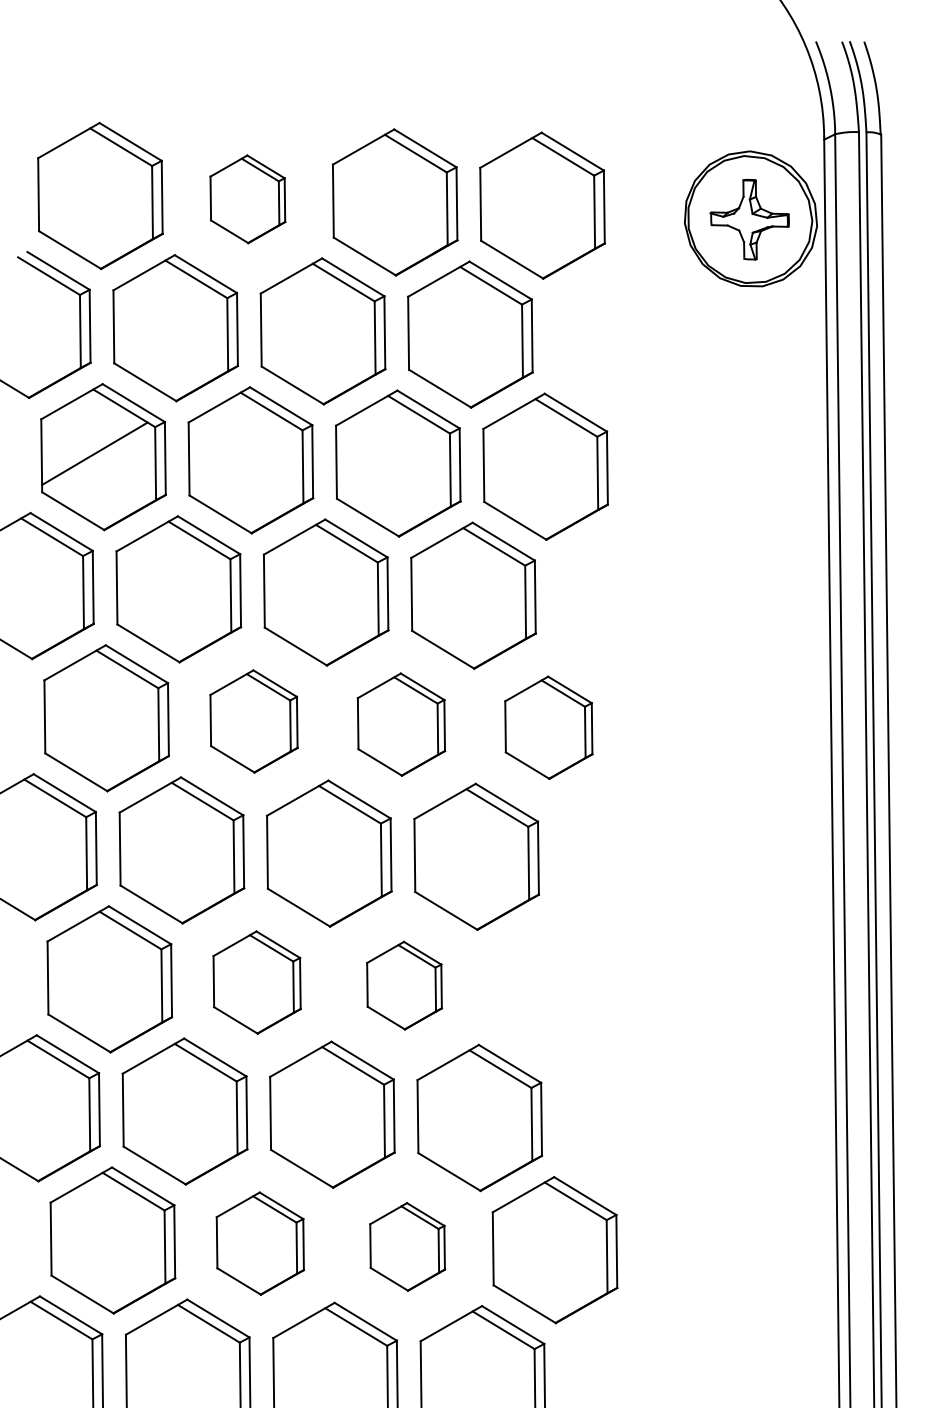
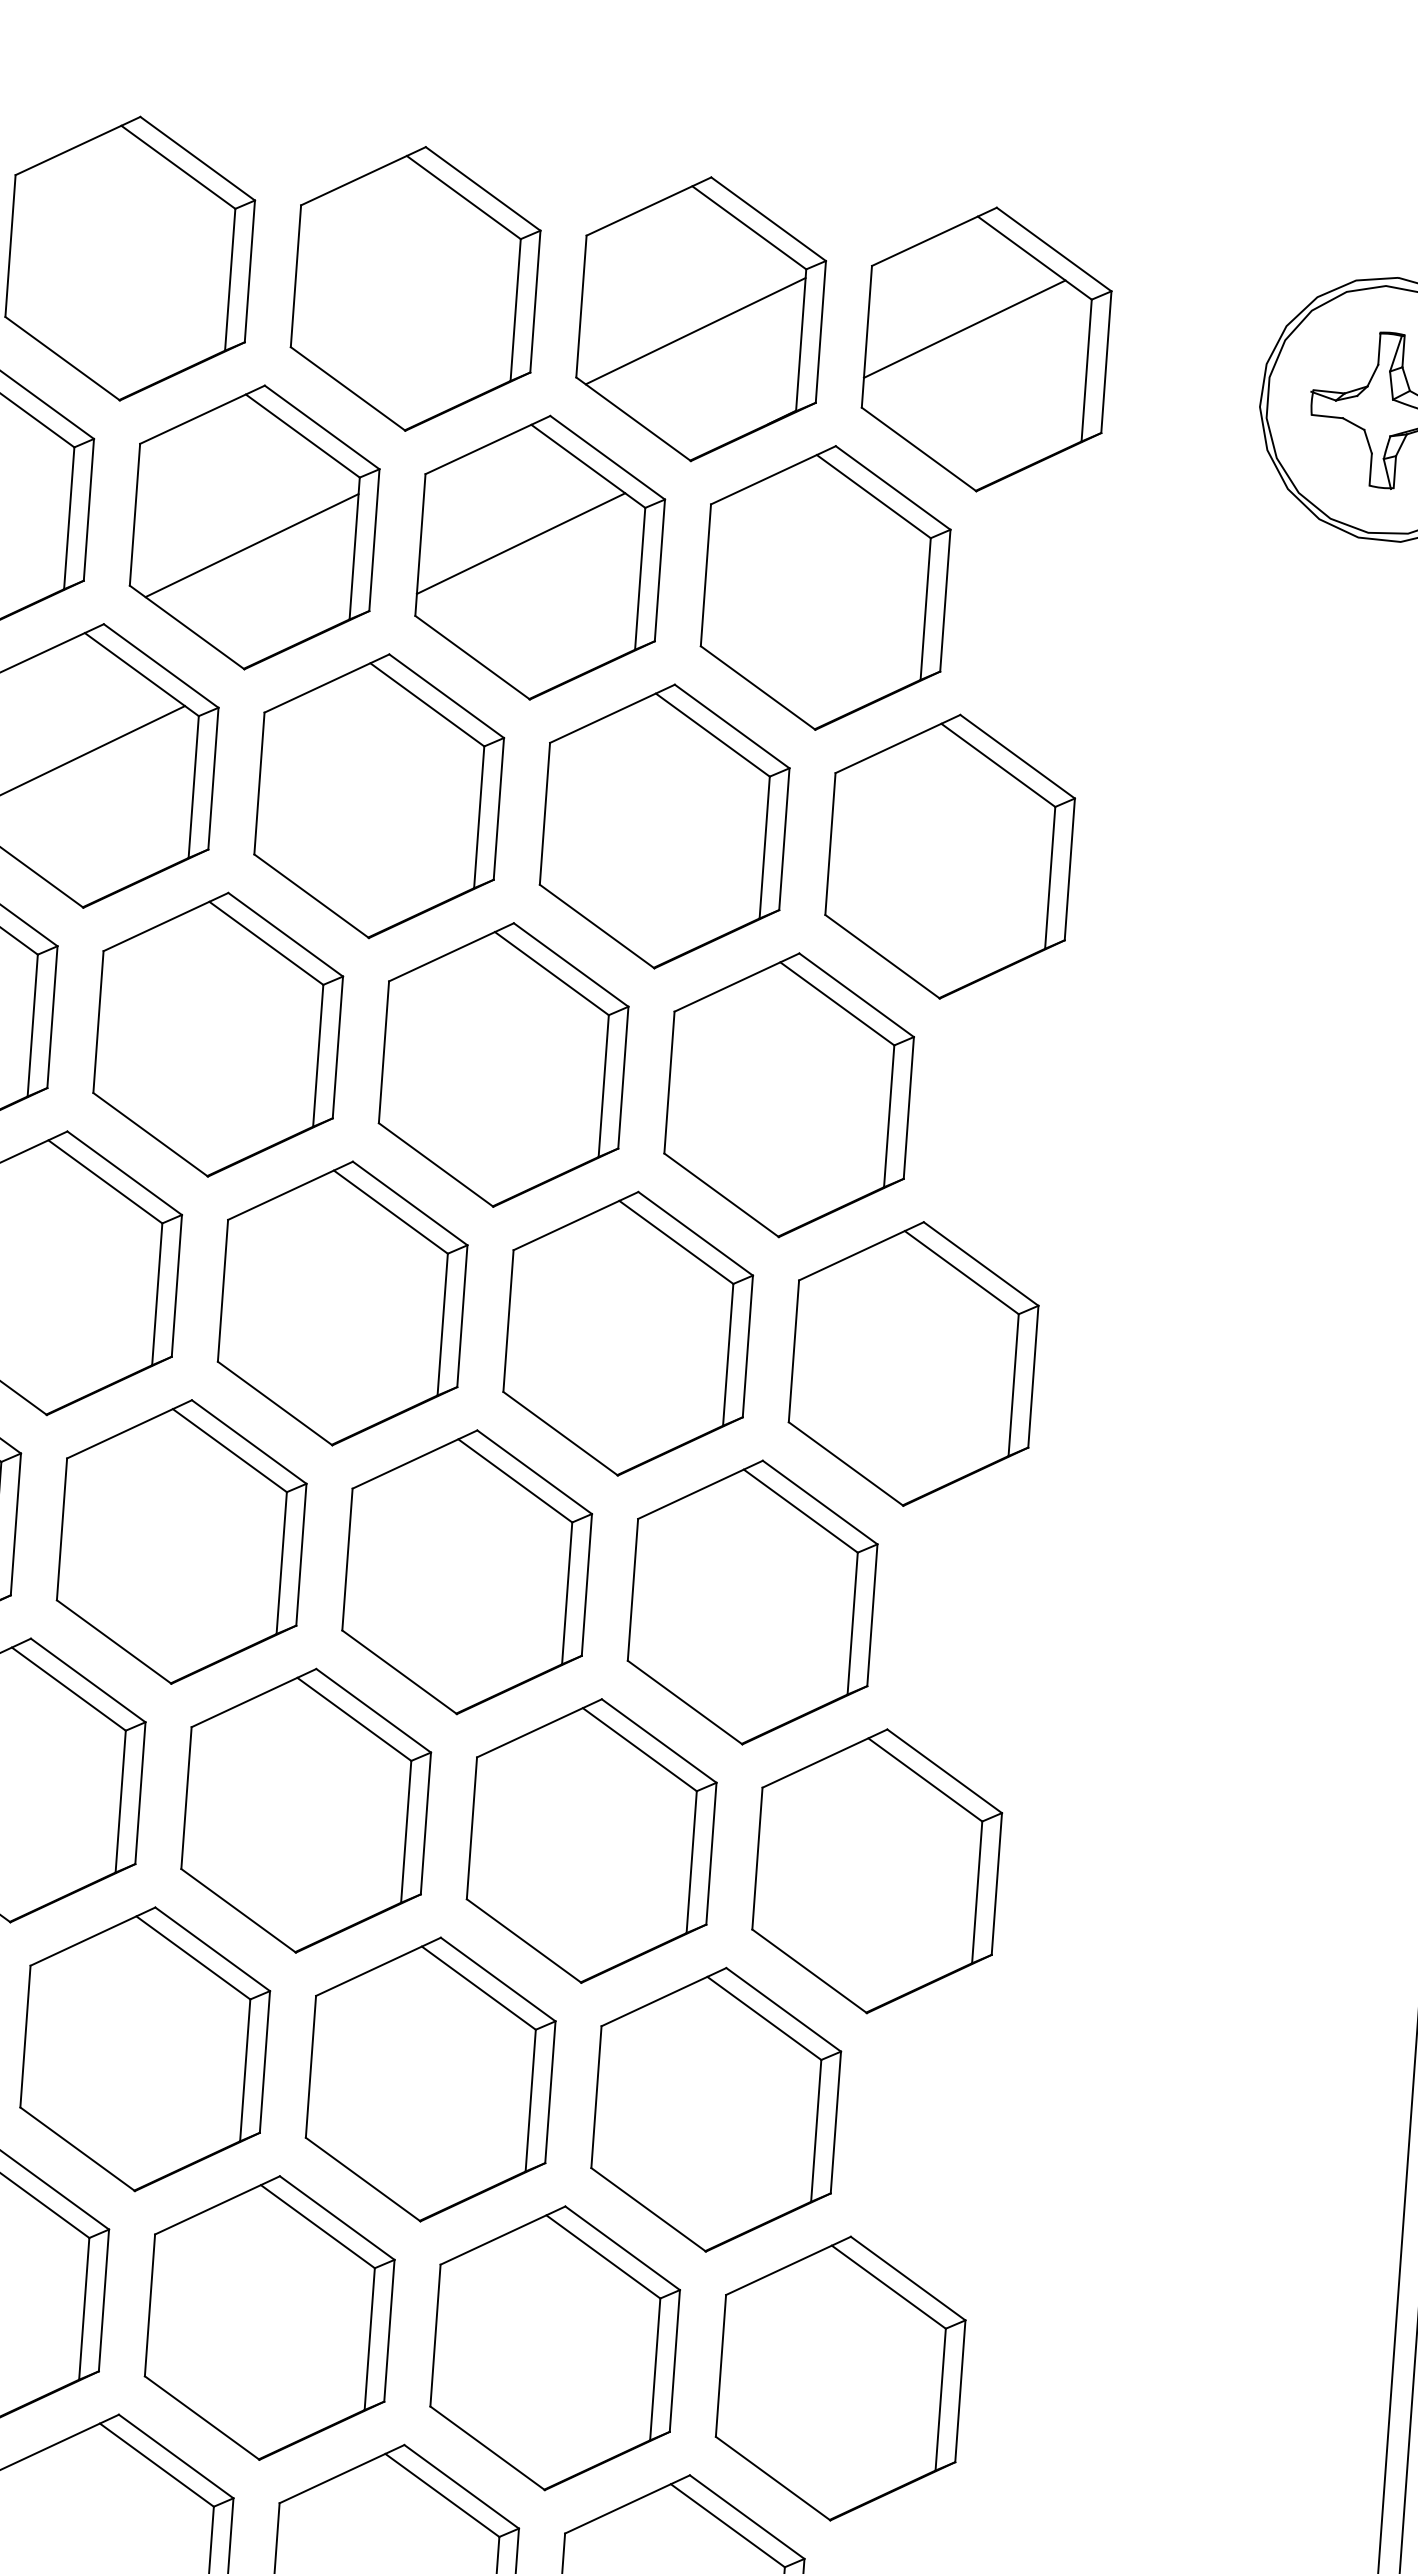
line: (529, 195) -> (963, 327), added
part: (247, 199) -> (415, 289), size x1.67
line: (392, 208) -> (694, 330), added
line: (312, 324) -> (520, 542), added
line: (174, 337) -> (250, 545), added
part: (253, 721) -> (341, 1303), size x1.43
part: (401, 724) -> (628, 1333), size x1.43
part: (548, 727) -> (913, 1363), size x1.43
part: (256, 982) -> (304, 1810), size x1.43
part: (404, 985) -> (591, 1840), size x1.67
part: (551, 989) -> (876, 1872), added
part: (260, 1243) -> (270, 2317), size x1.43
part: (407, 1246) -> (554, 2347), size x1.67

